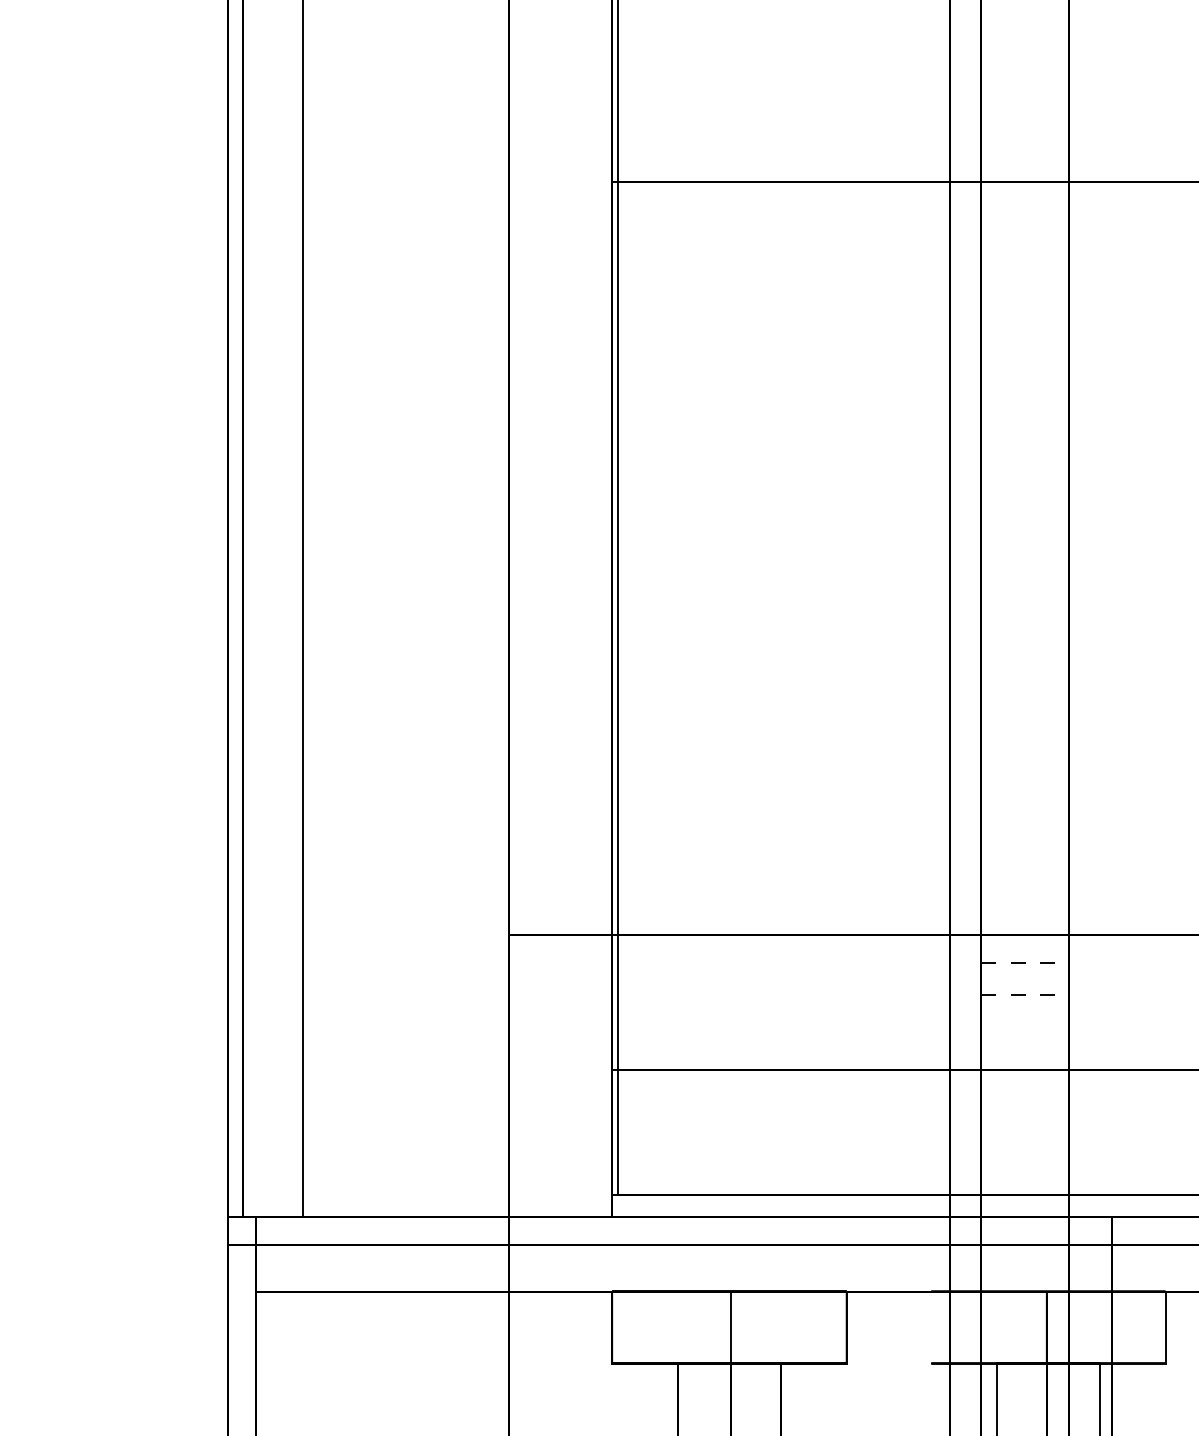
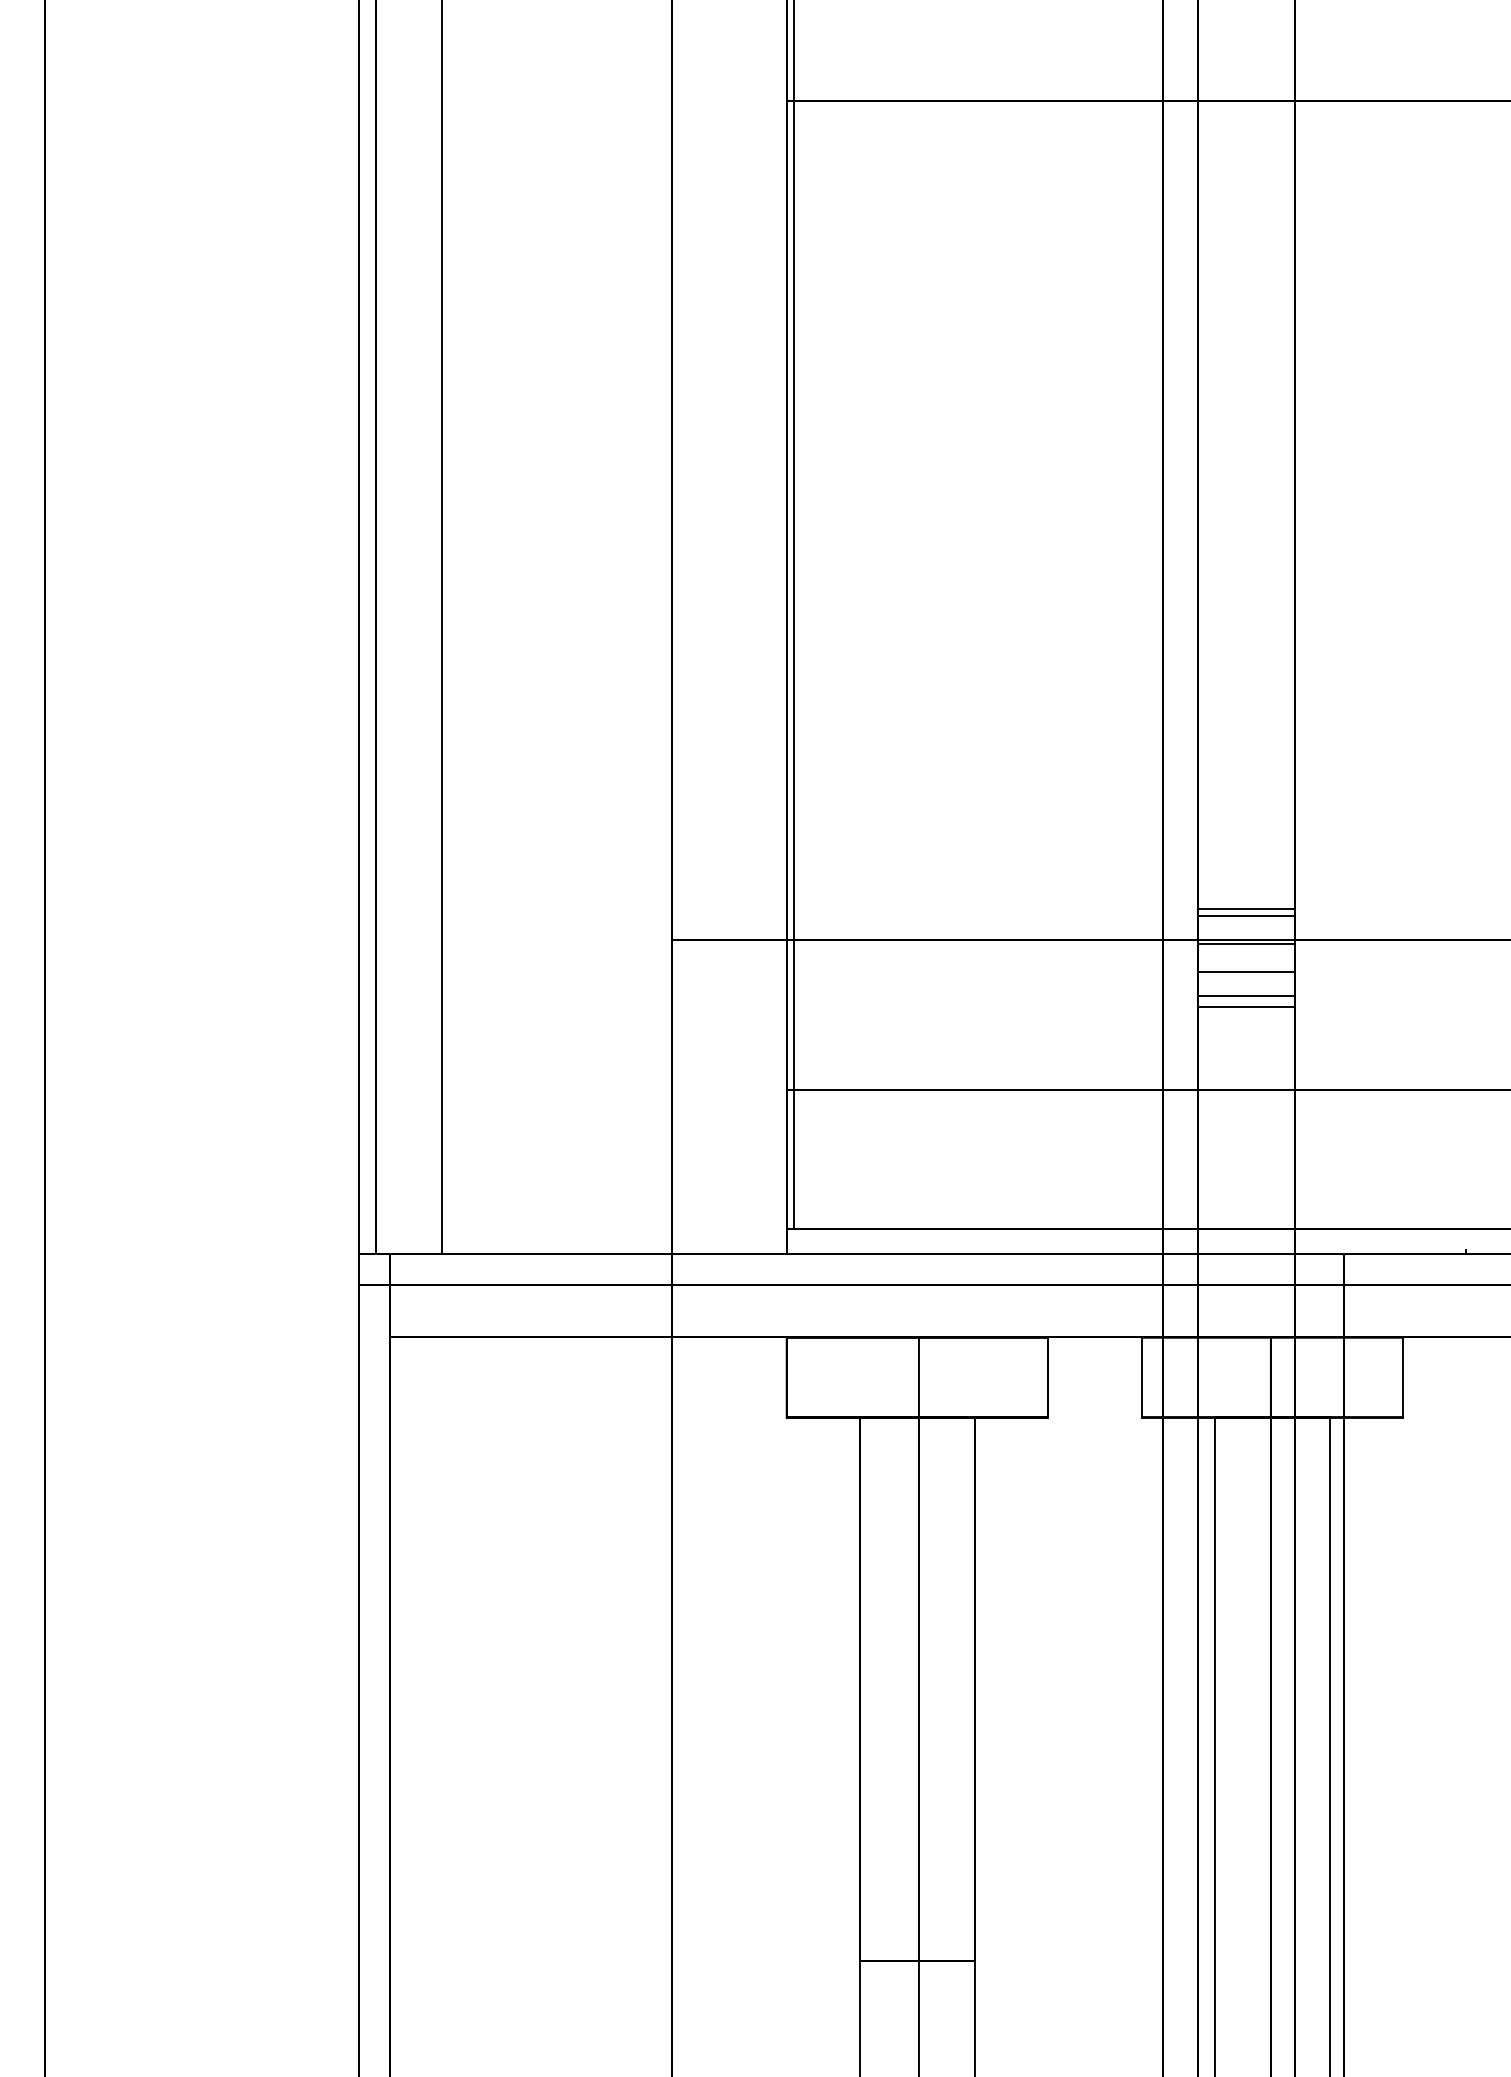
line: (1024, 907) -> (1246, 909), added
line: (1024, 913) -> (1246, 916), added
line: (1024, 937) -> (1246, 943), added
line: (1024, 963) -> (1246, 971), dashed -> solid
line: (1024, 985) -> (1246, 996), added
line: (1024, 994) -> (1246, 1006), dashed -> solid
line: (931, 1327) -> (1142, 1377), added

